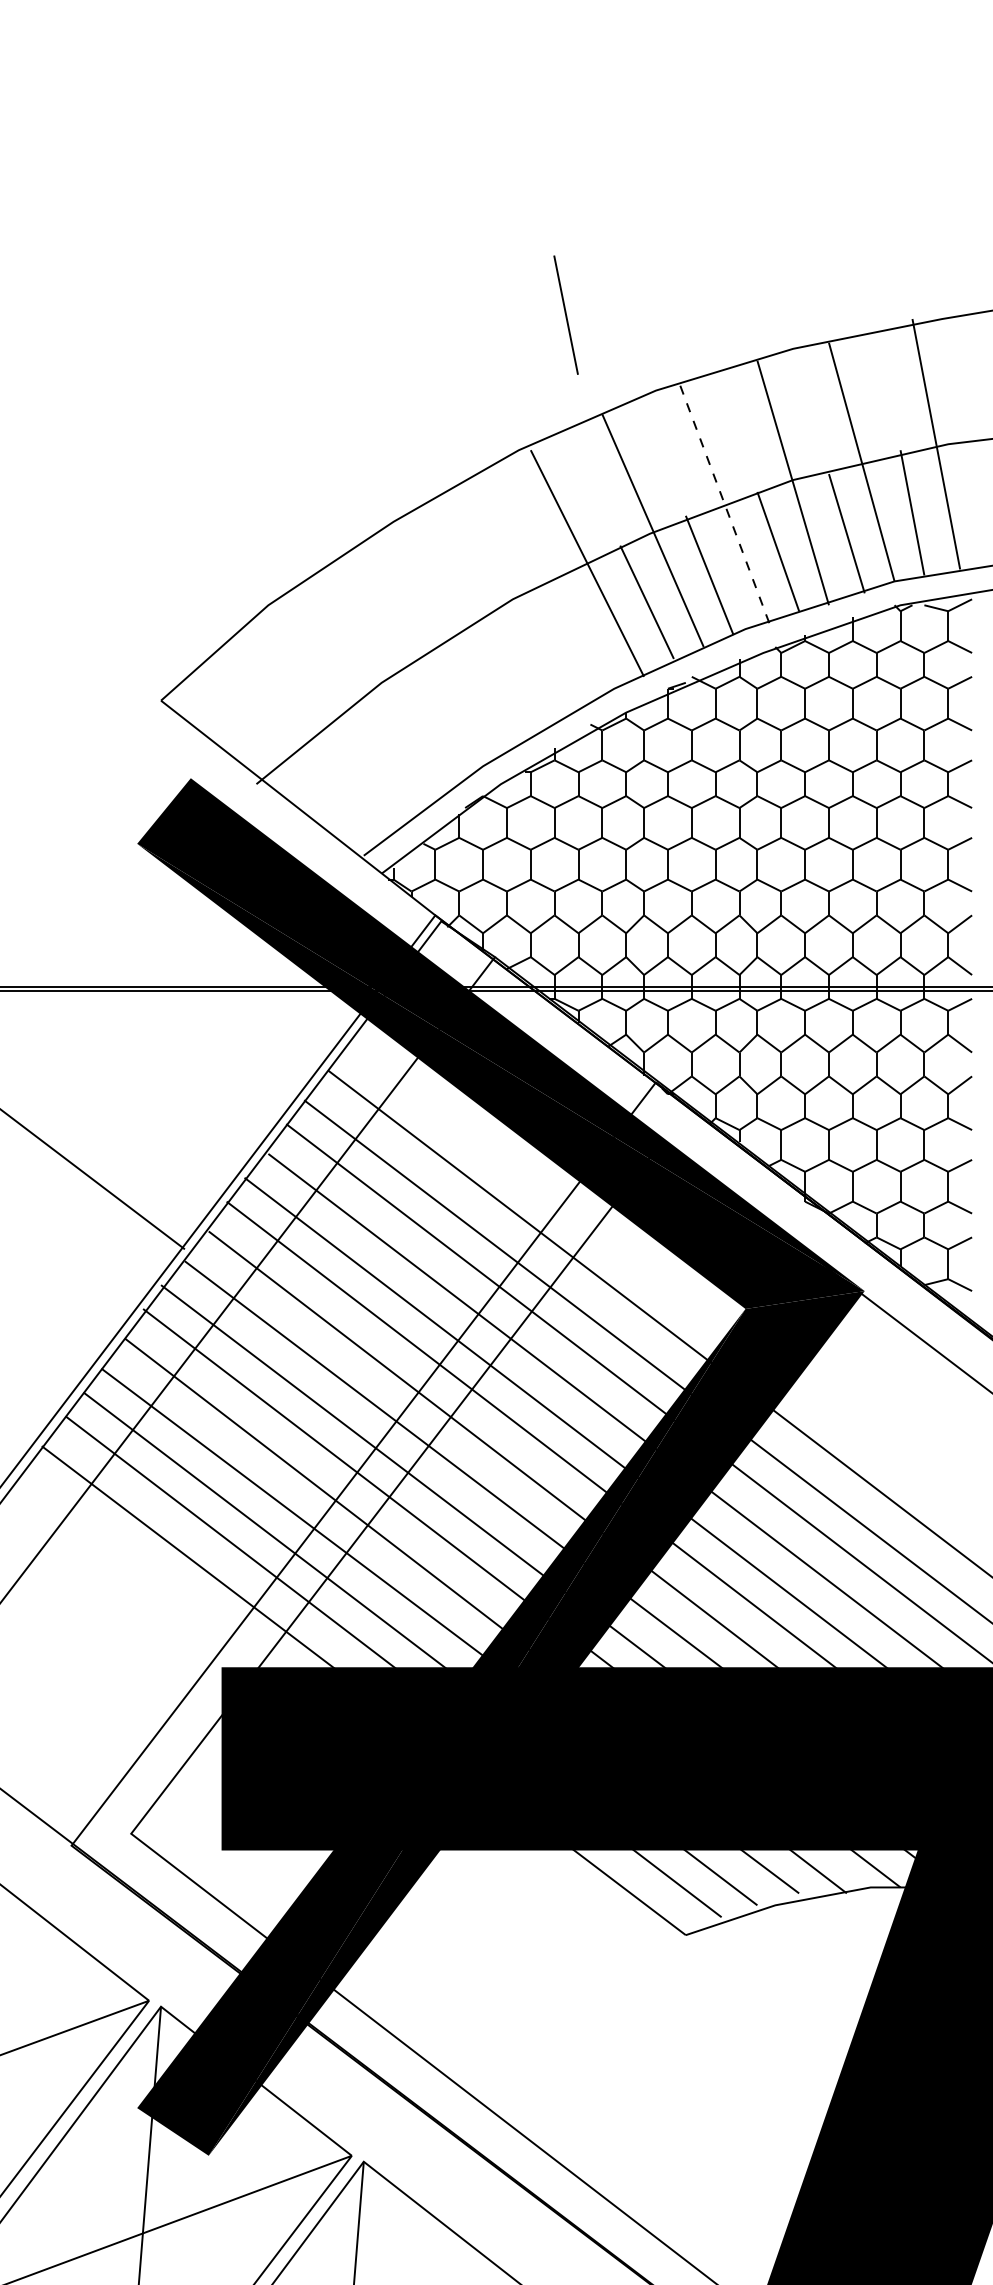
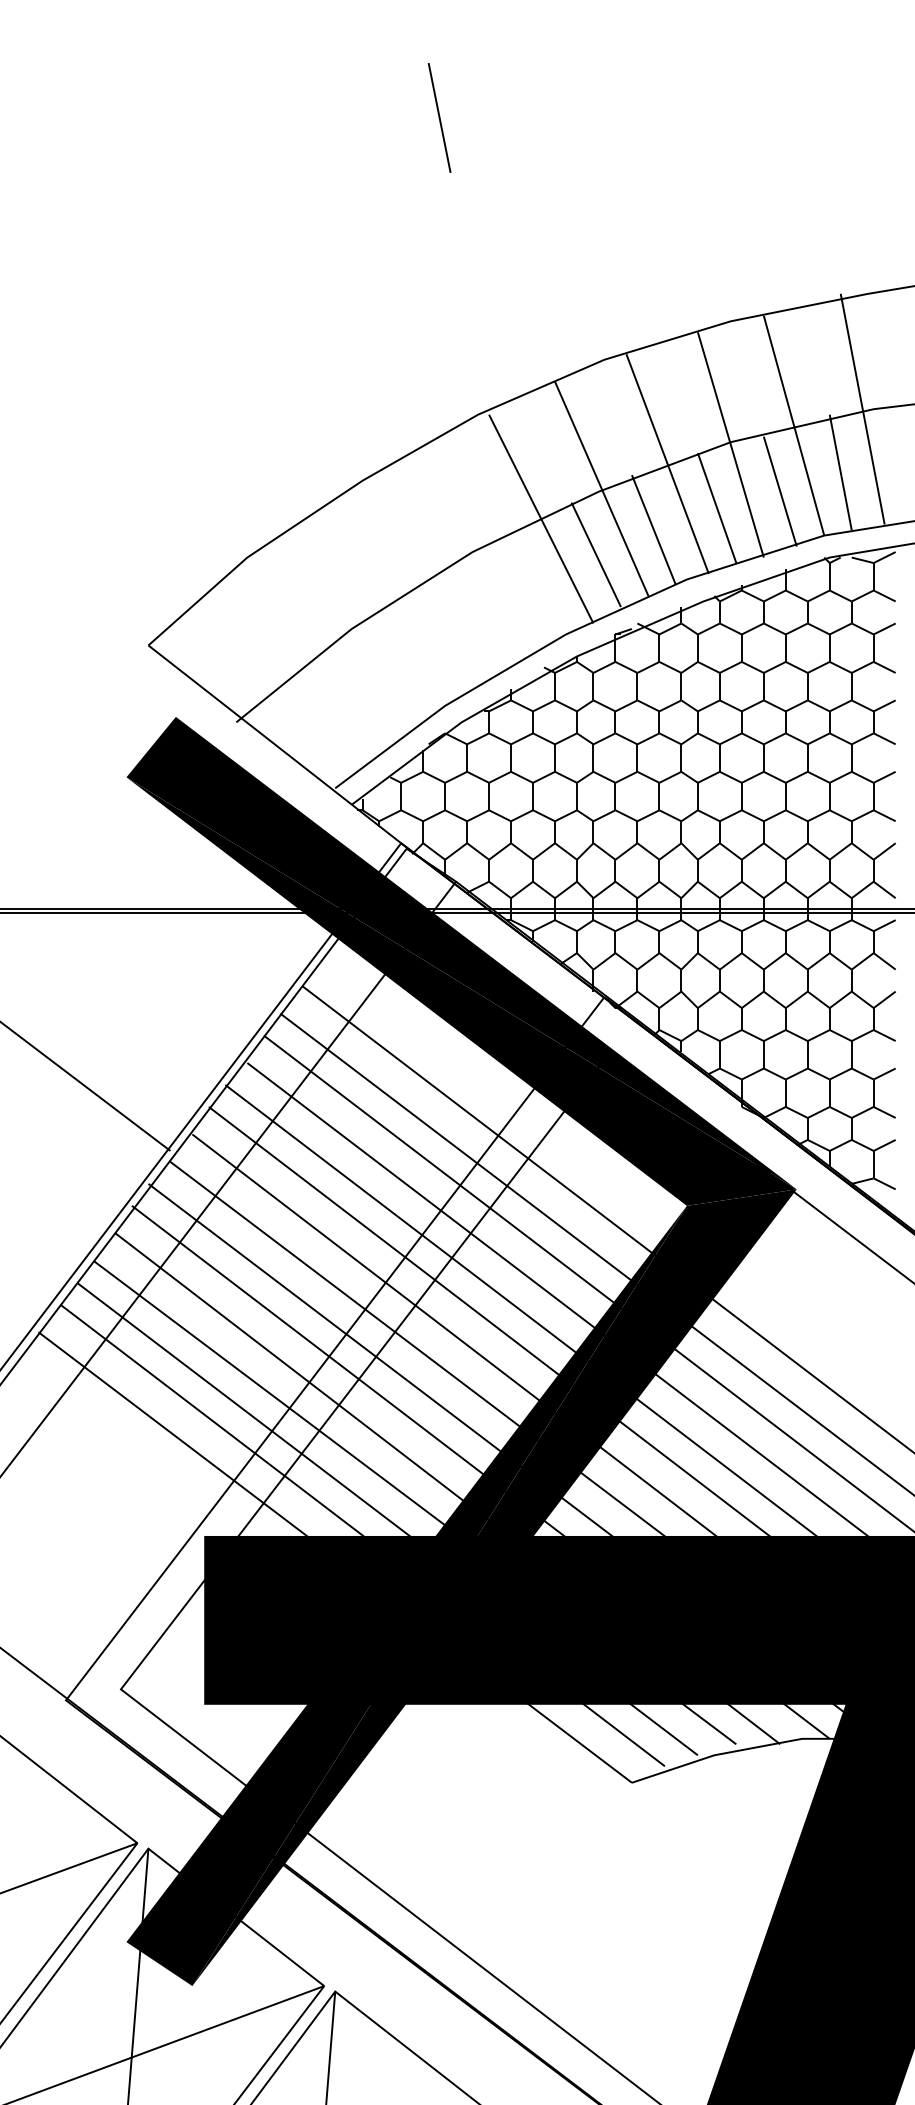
line: (565, 314) -> (439, 117), moved
line: (724, 503) -> (667, 463), dashed -> solid

